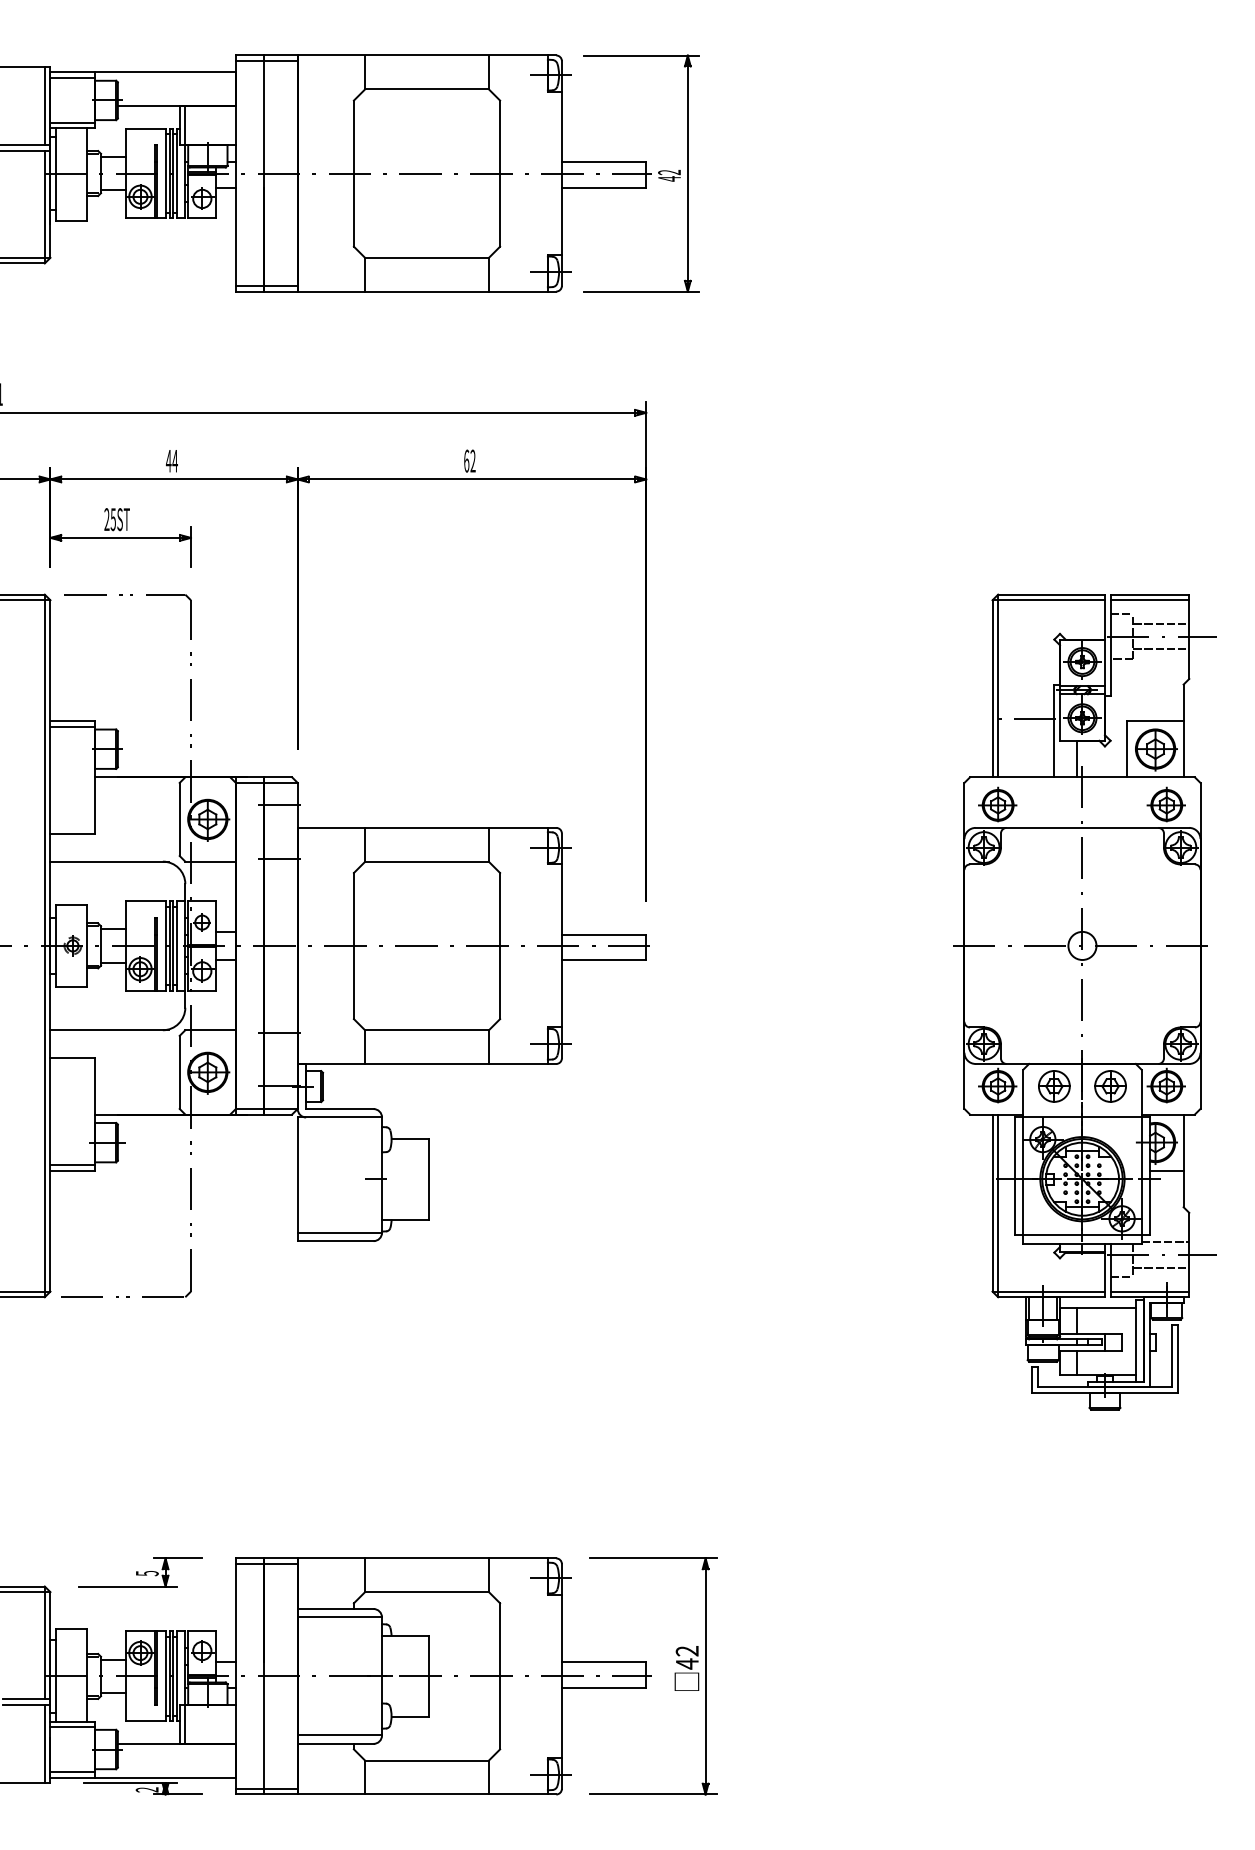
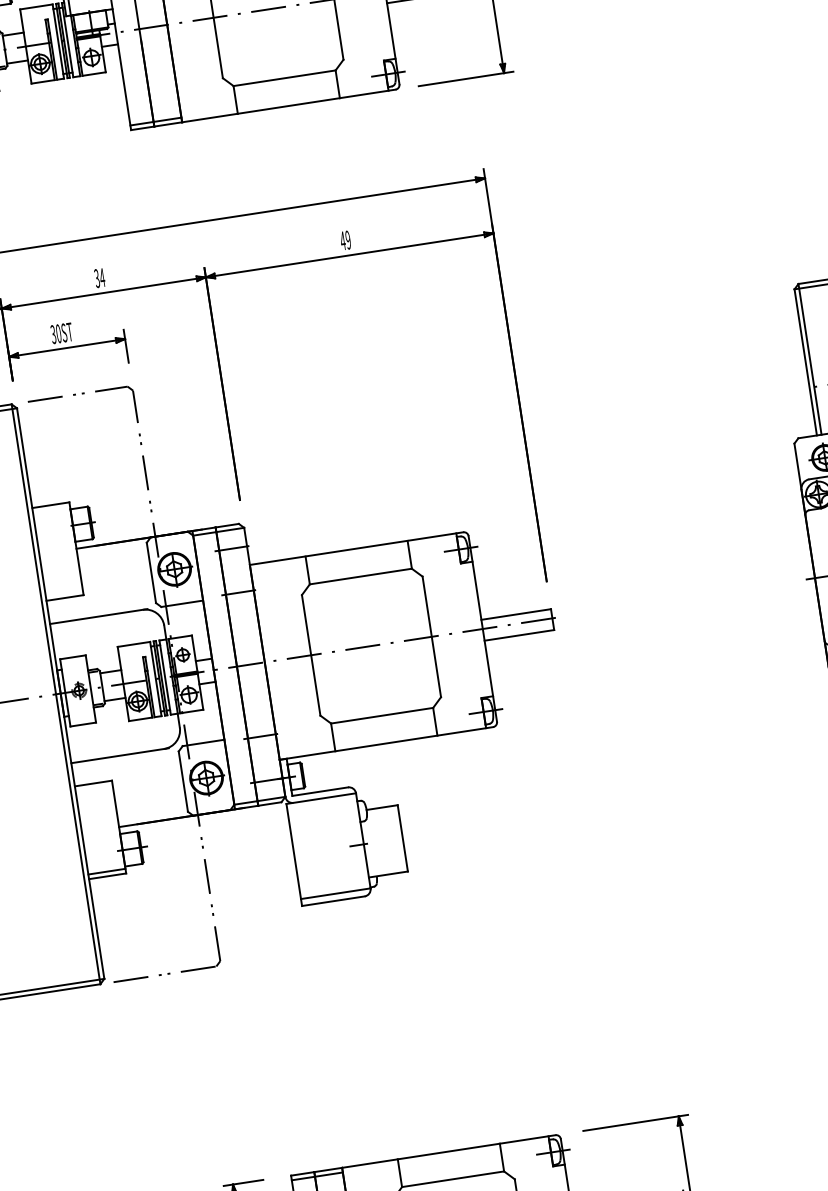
text: (168, 460) -> (96, 278), 44 -> 34
text: (469, 460) -> (345, 240), 62 -> 49
text: (109, 519) -> (55, 334), 25ST -> 30ST
line: (72, 726) -> (51, 509), removed

